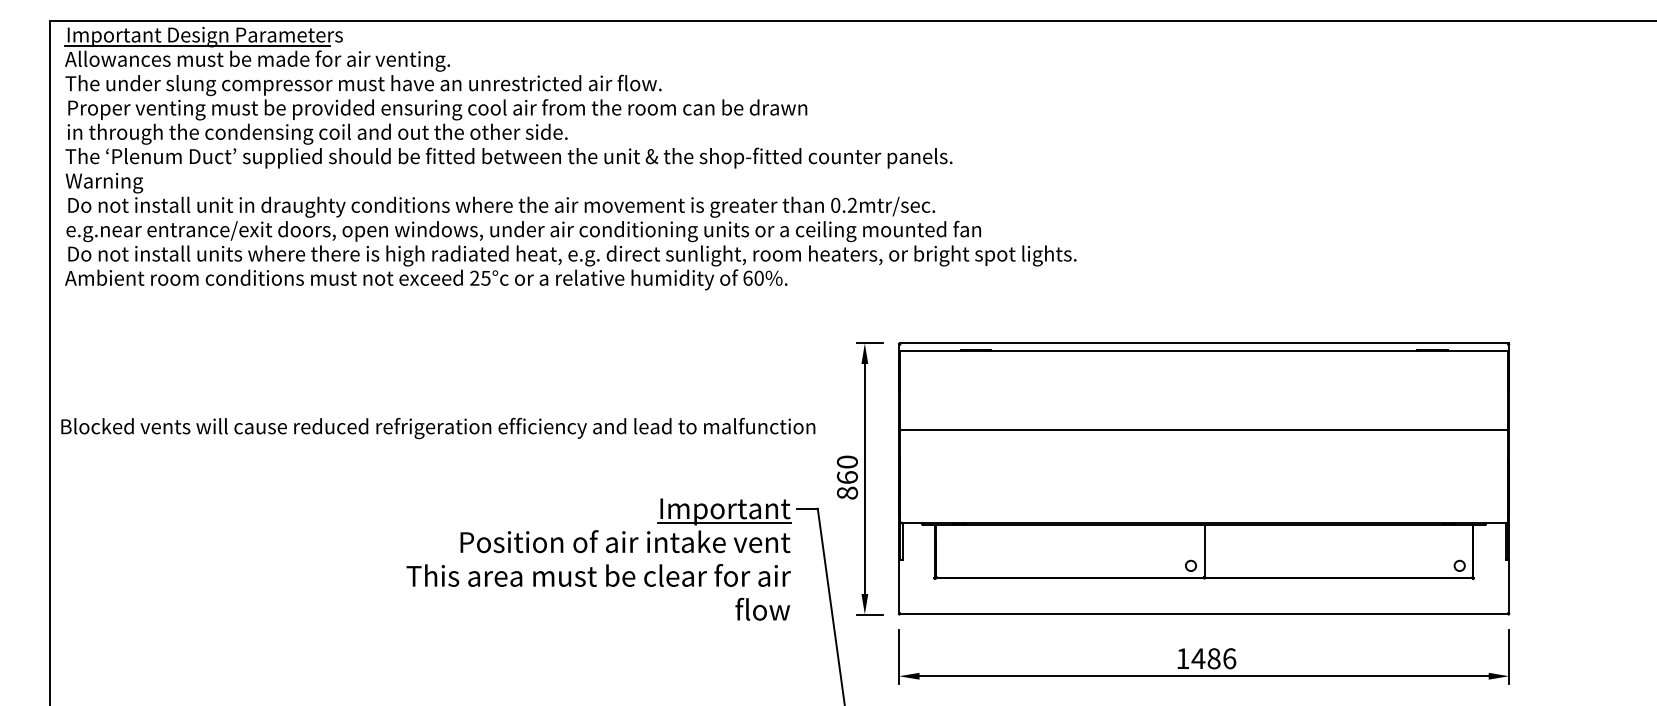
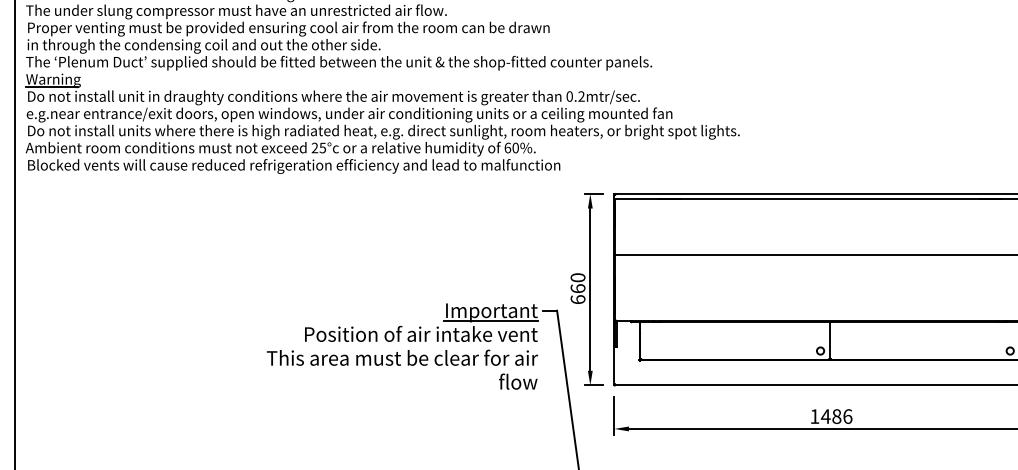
line: (101, 192) -> (51, 87), added
text: (438, 428) -> (294, 166), moved
text: (846, 492) -> (577, 299), 860 -> 660

